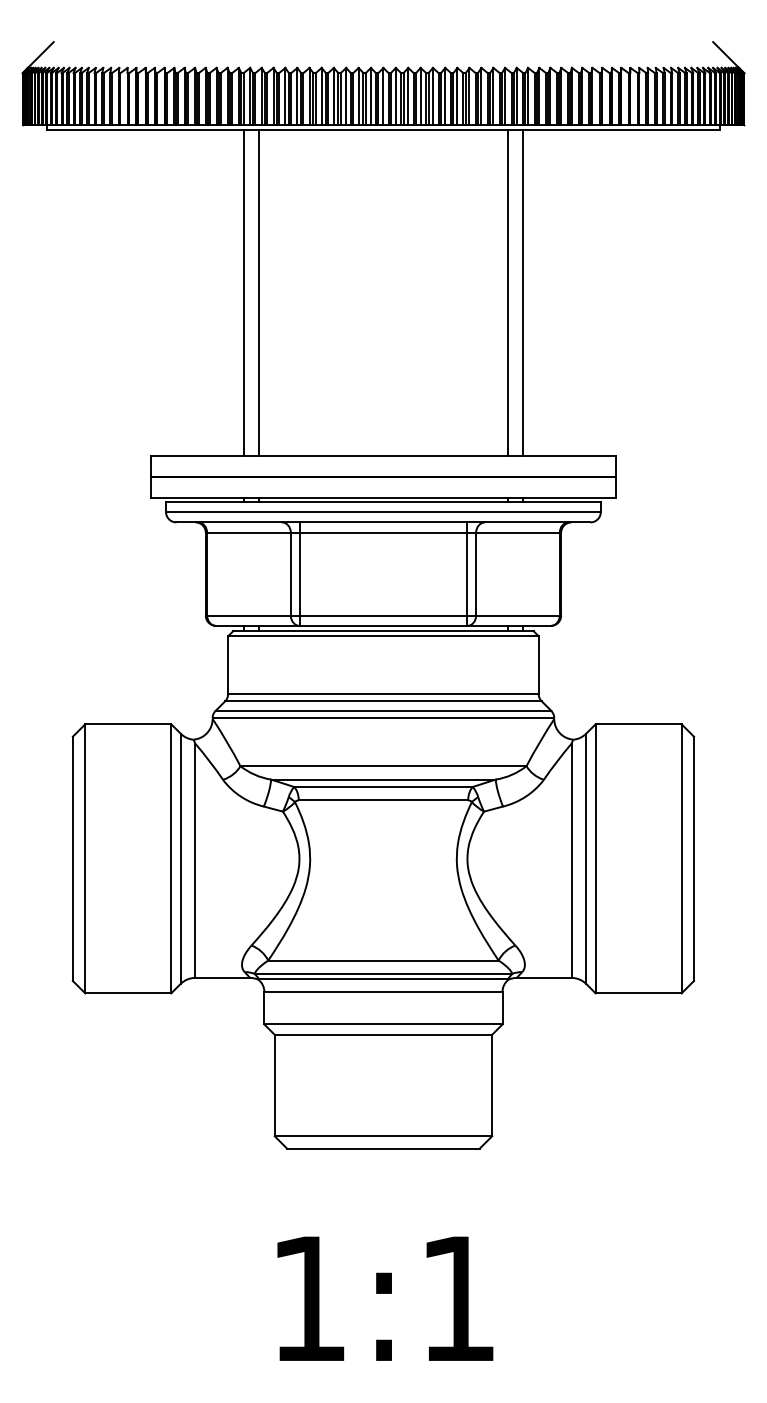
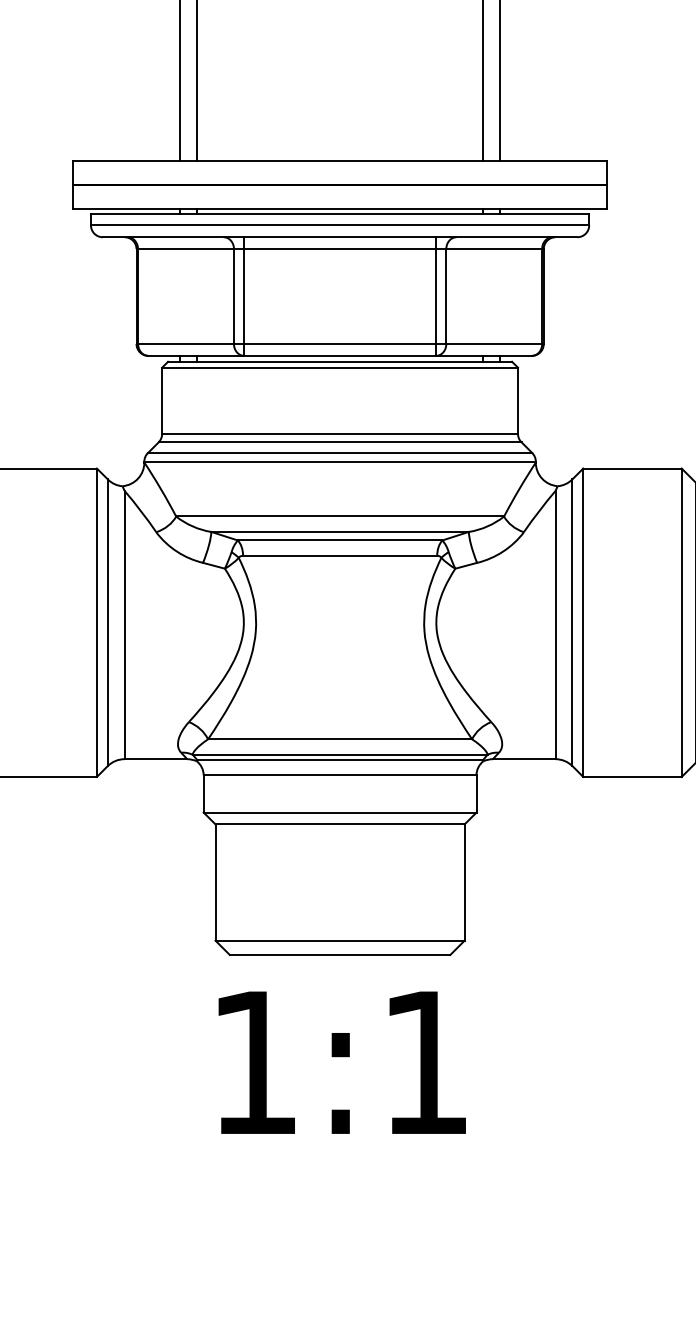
text: (385, 1298) -> (342, 1062), moved

